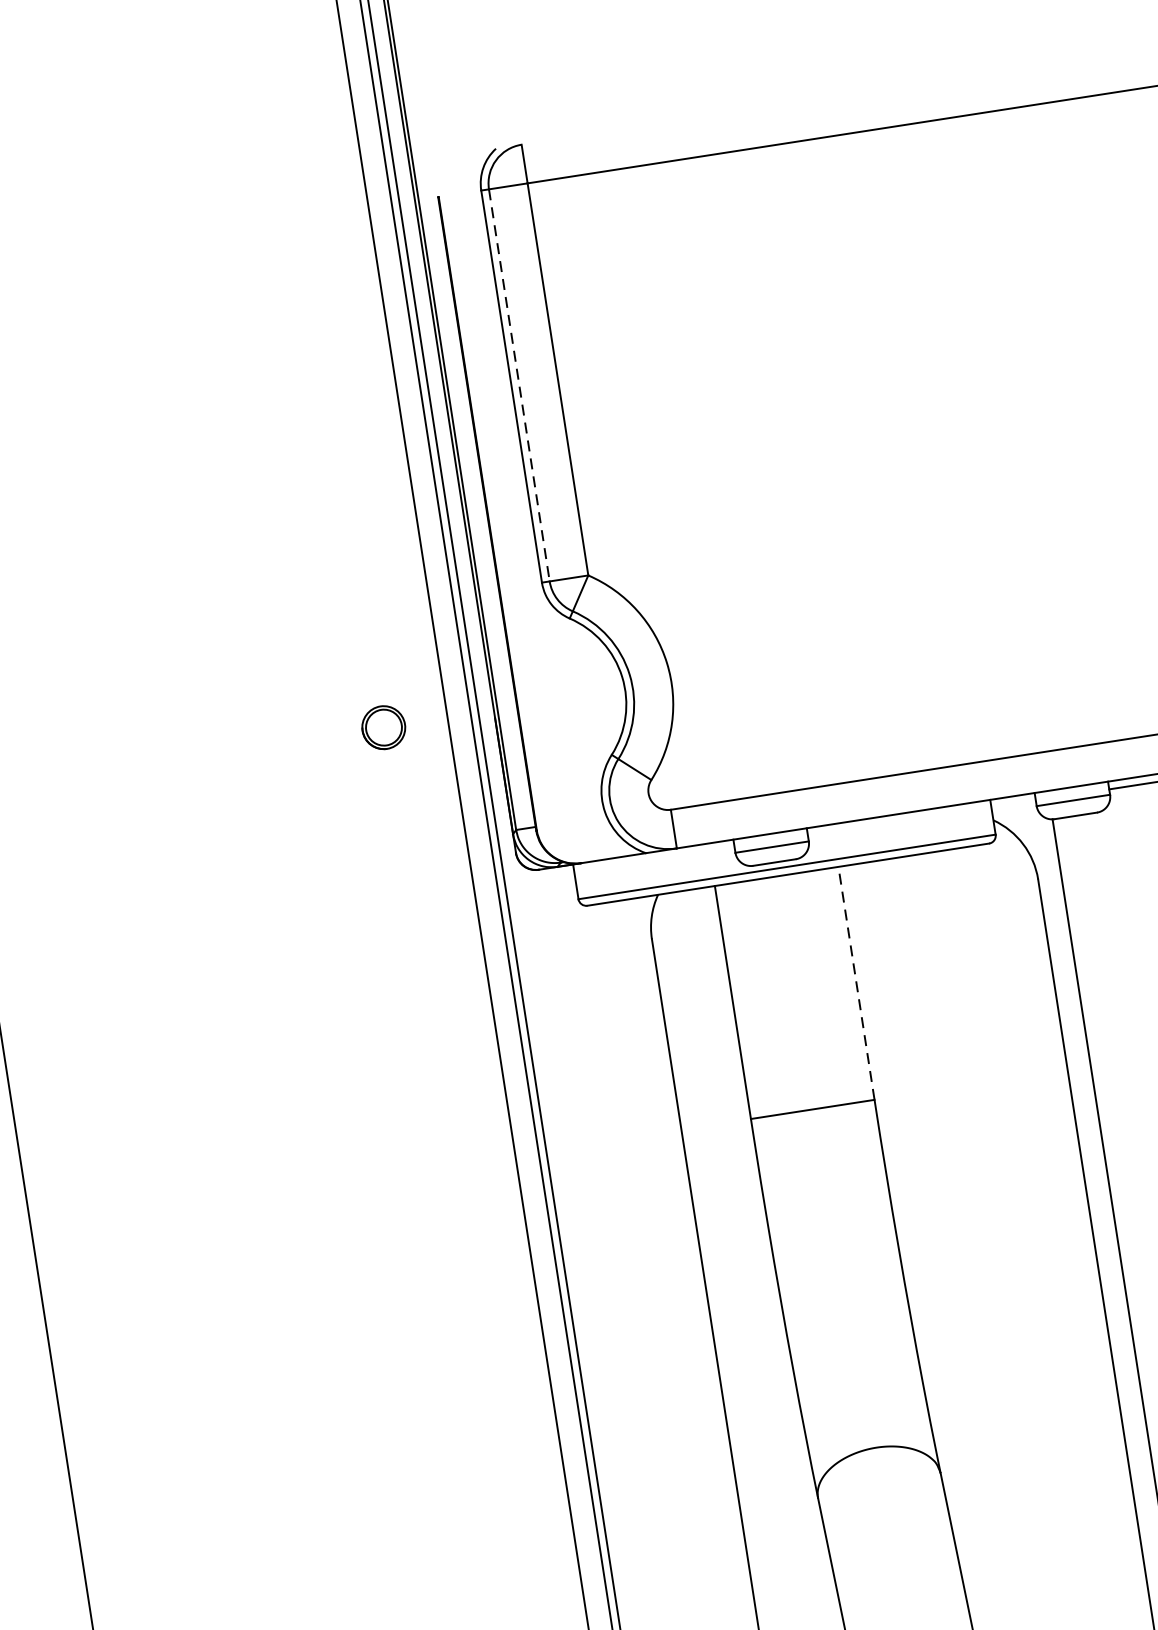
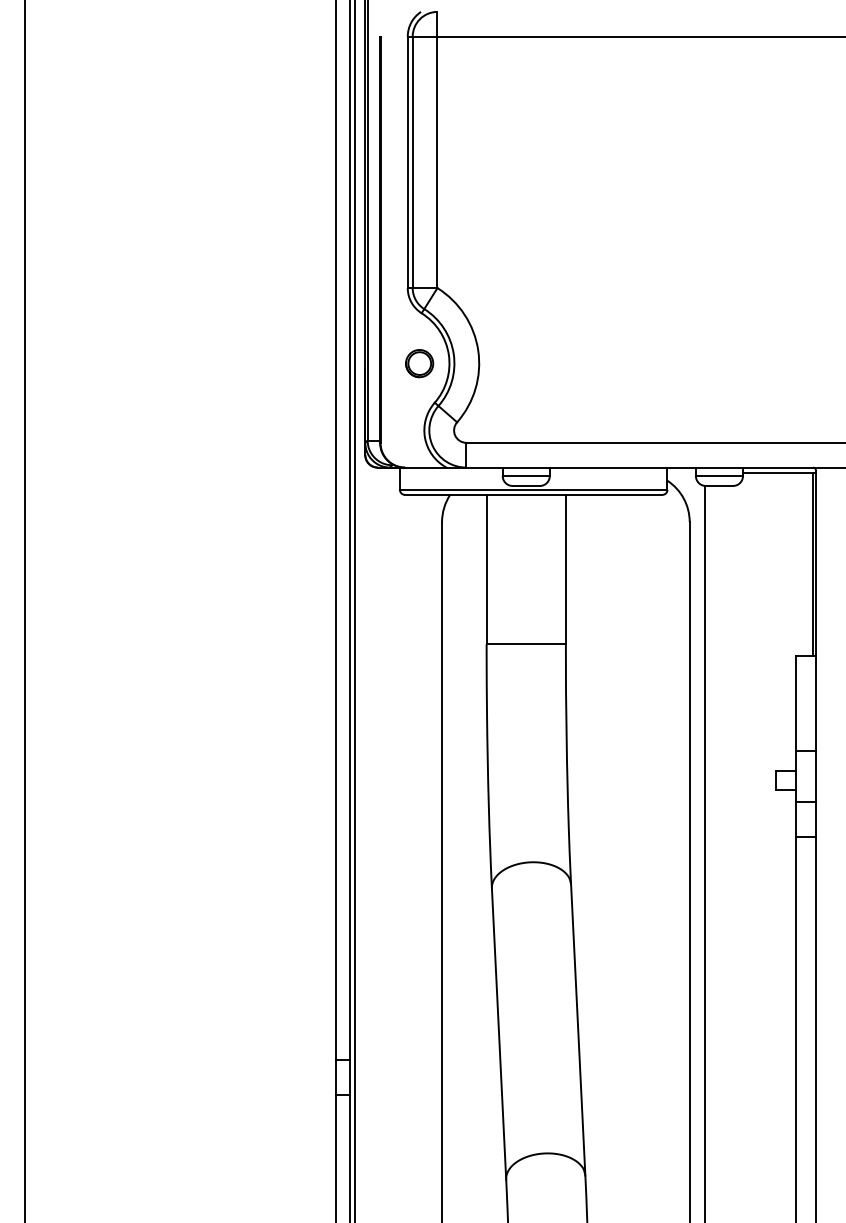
line: (519, 385) -> (412, 162), dashed -> solid
part: (383, 727) -> (419, 363), moved
line: (855, 983) -> (565, 569), dashed -> solid

